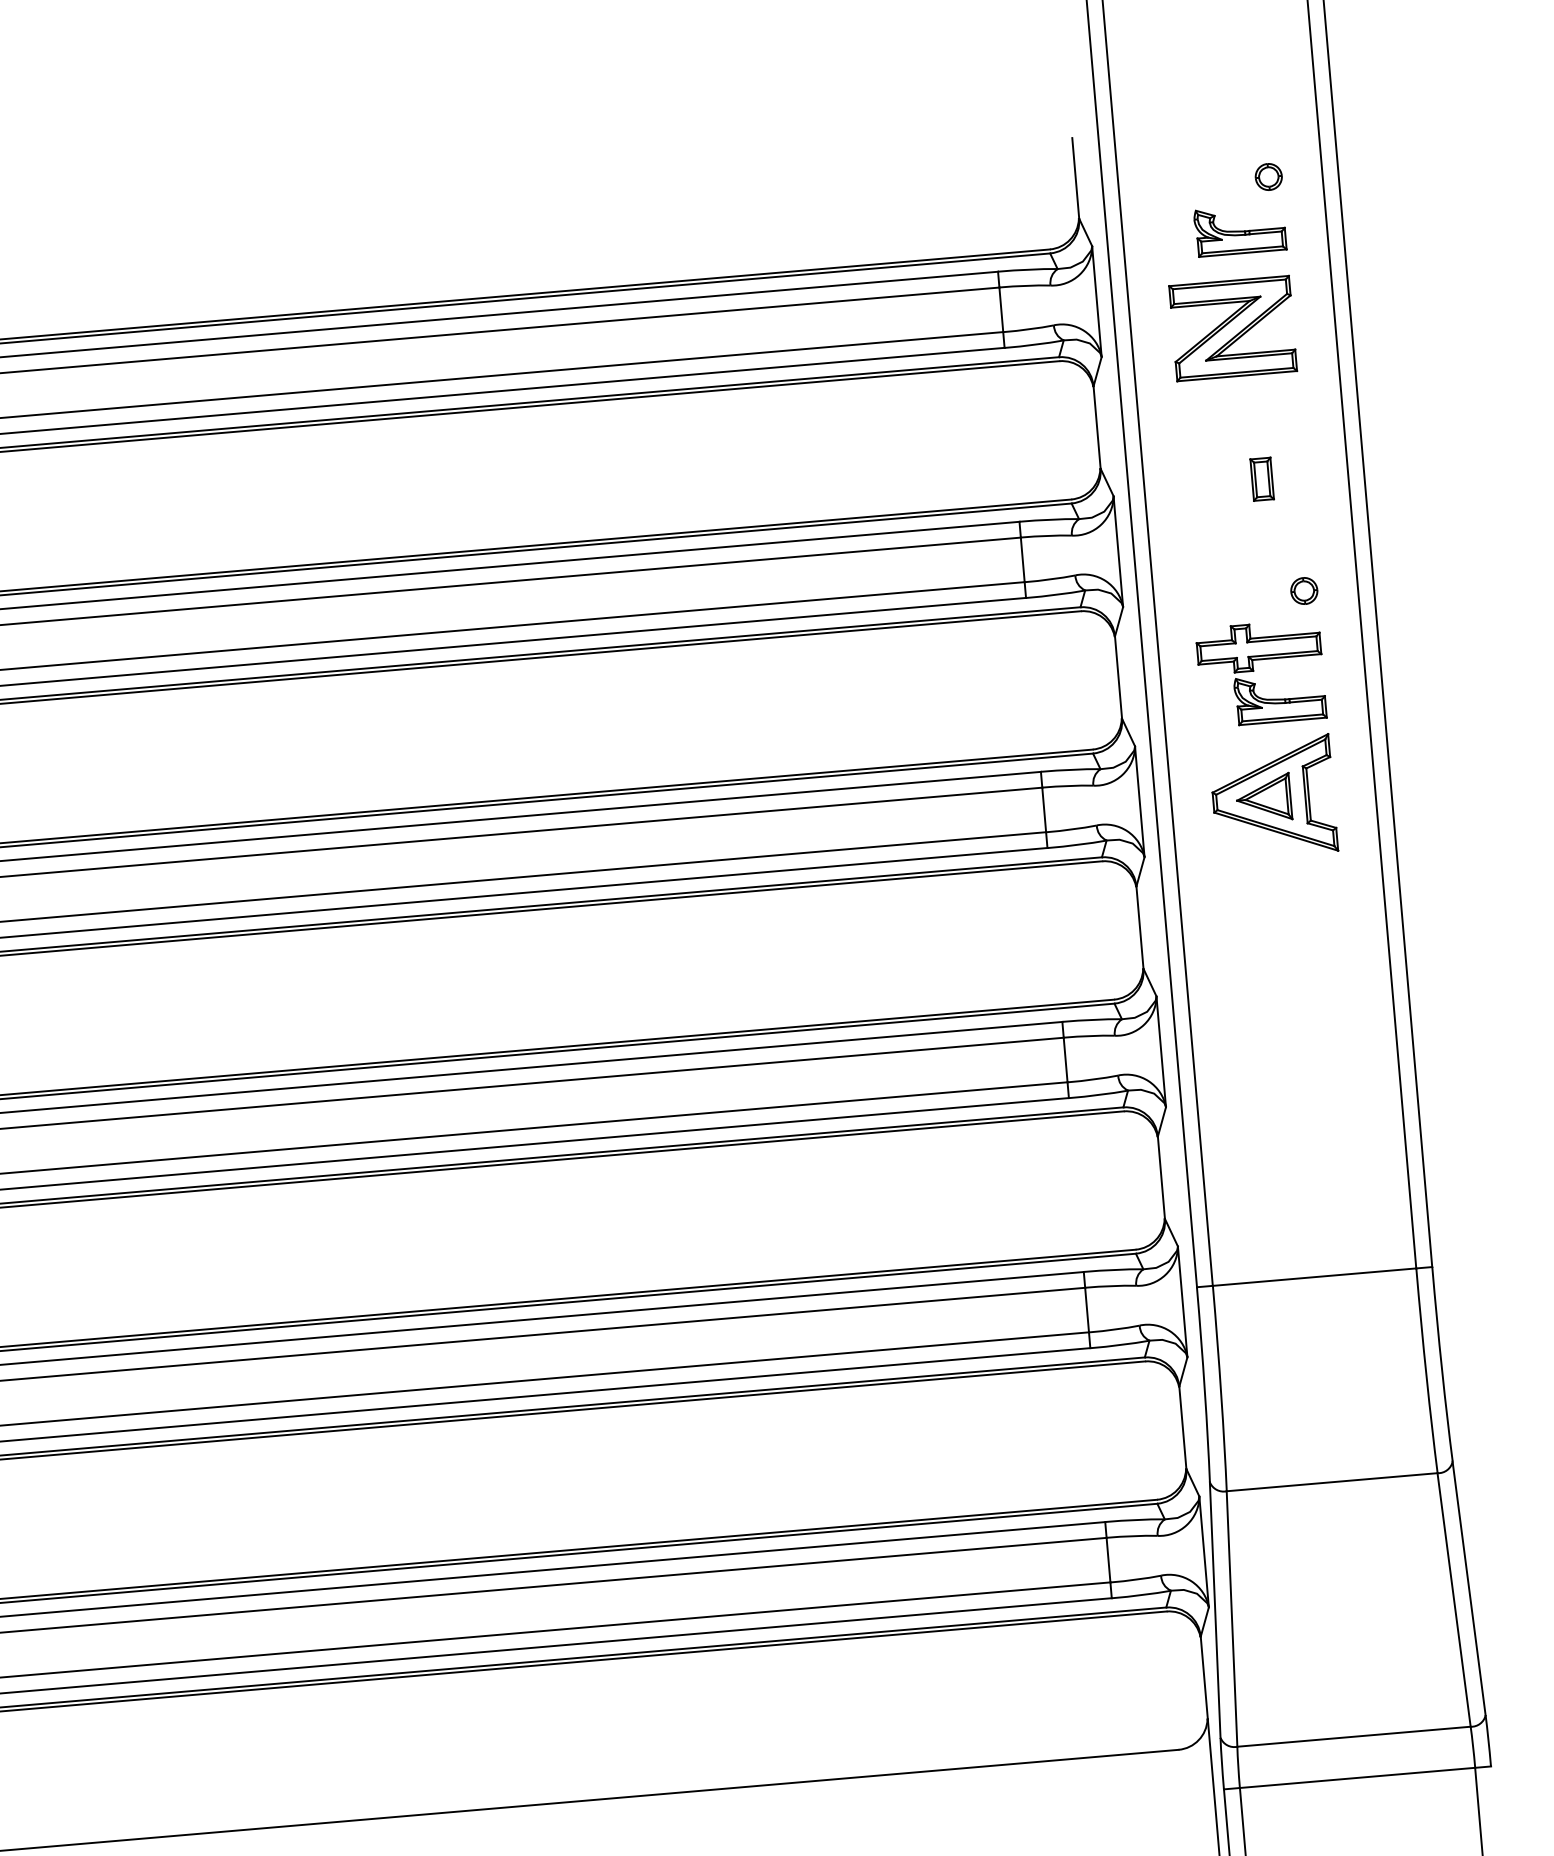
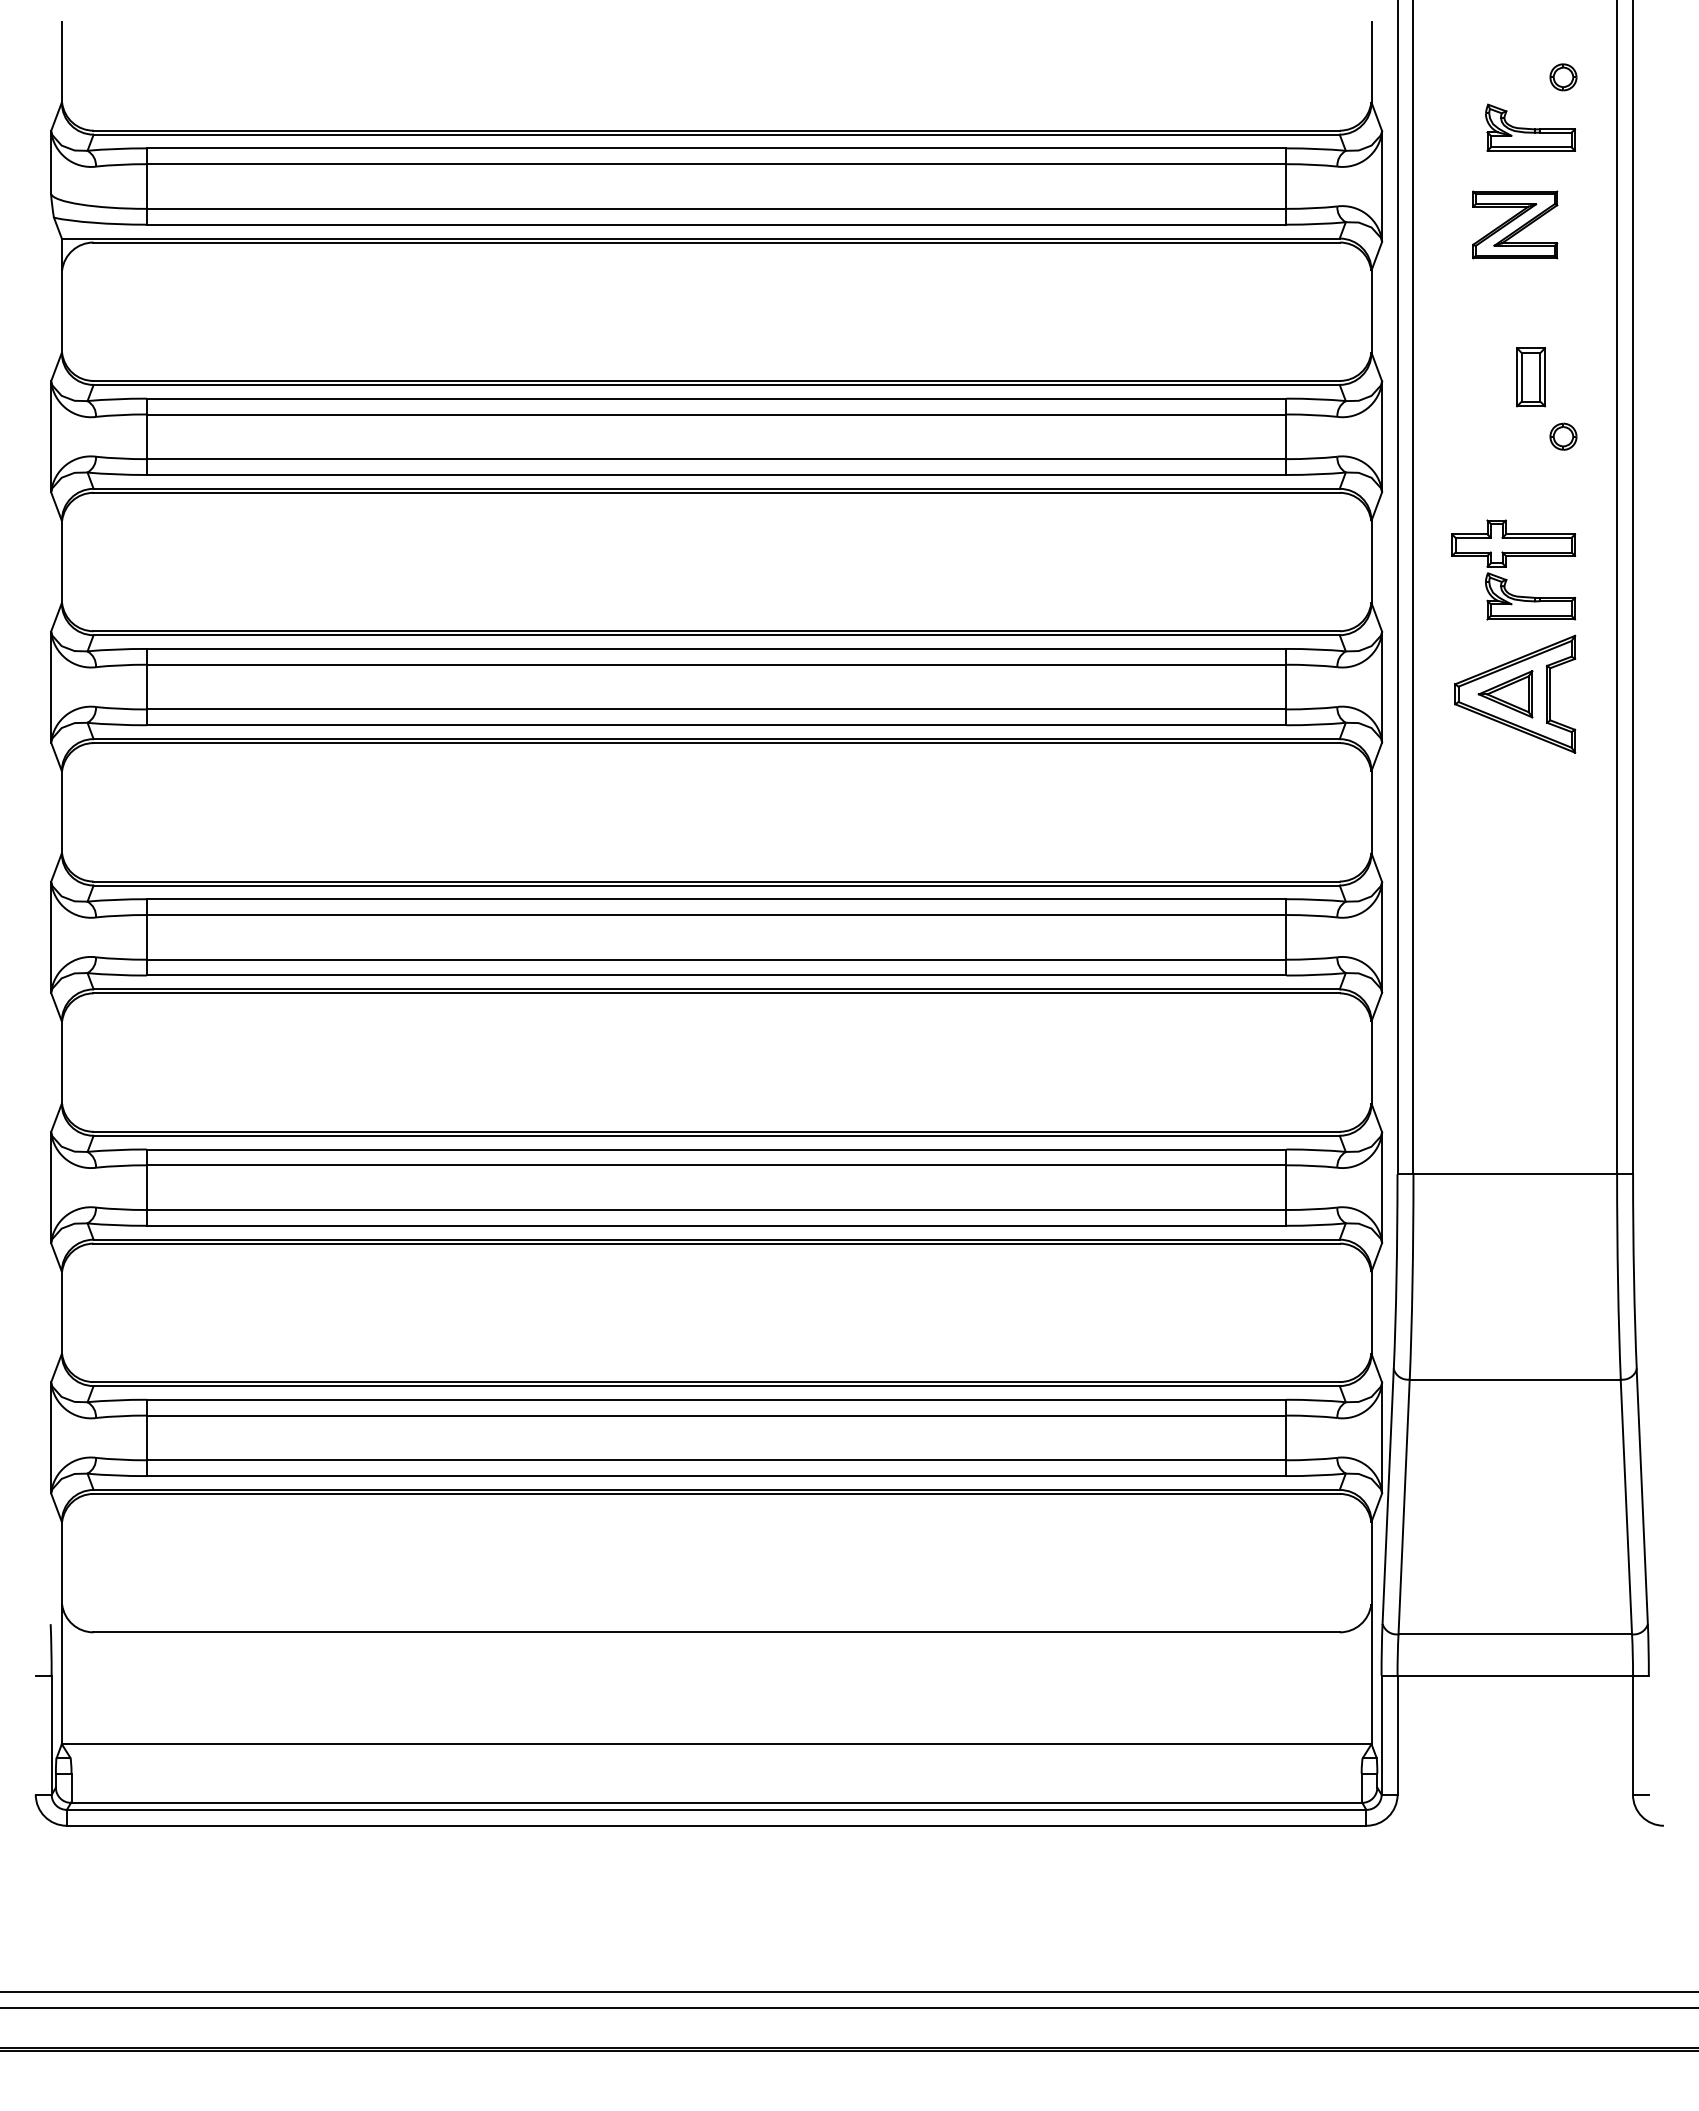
part: (1233, 328) -> (1515, 224), size x0.7
part: (1262, 478) -> (1531, 376), size x1.4
part: (1304, 590) -> (1563, 436), moved

